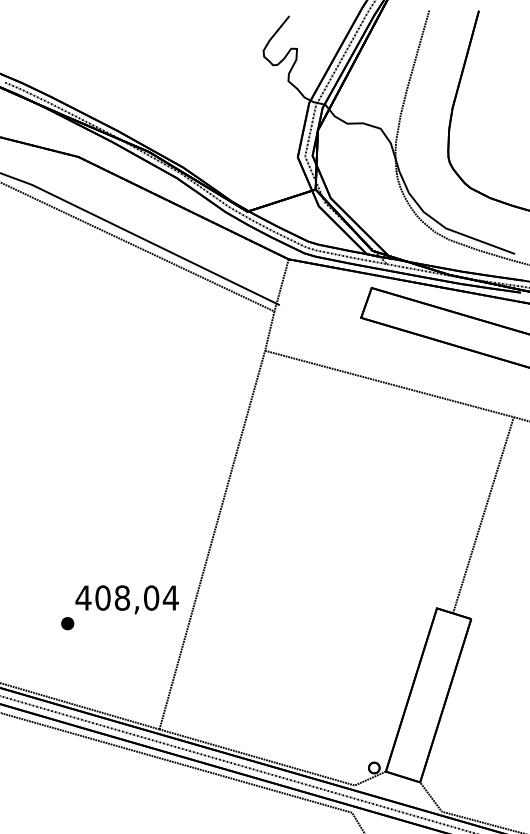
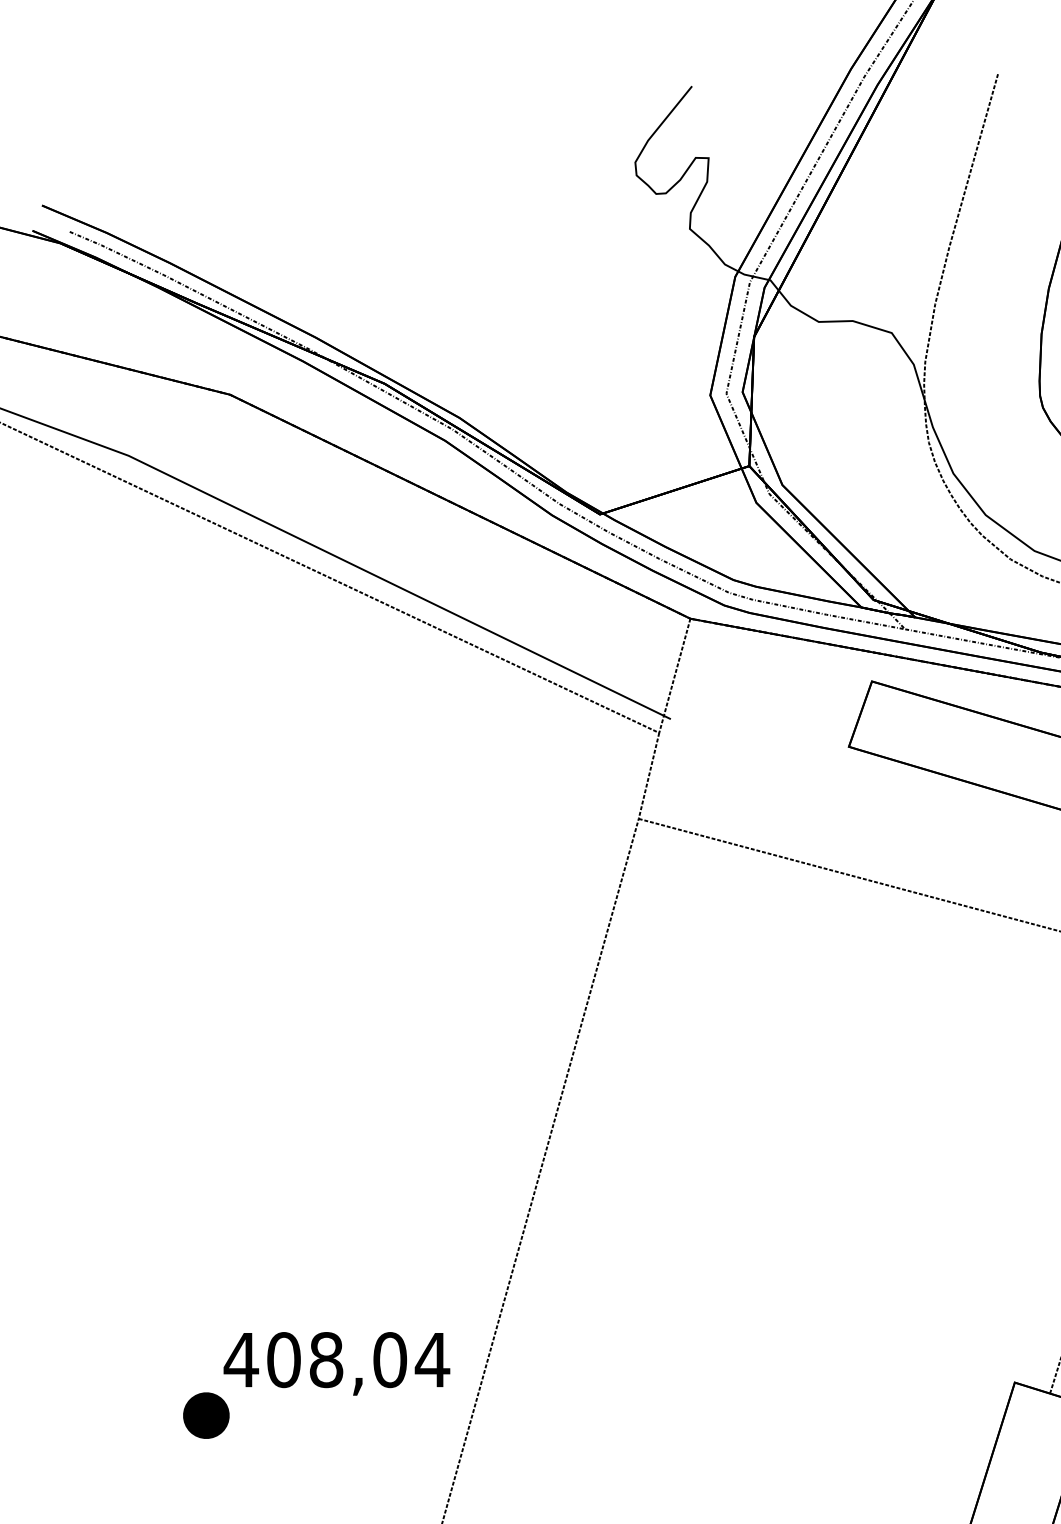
part: (67, 623) -> (206, 1415), size x1.6

